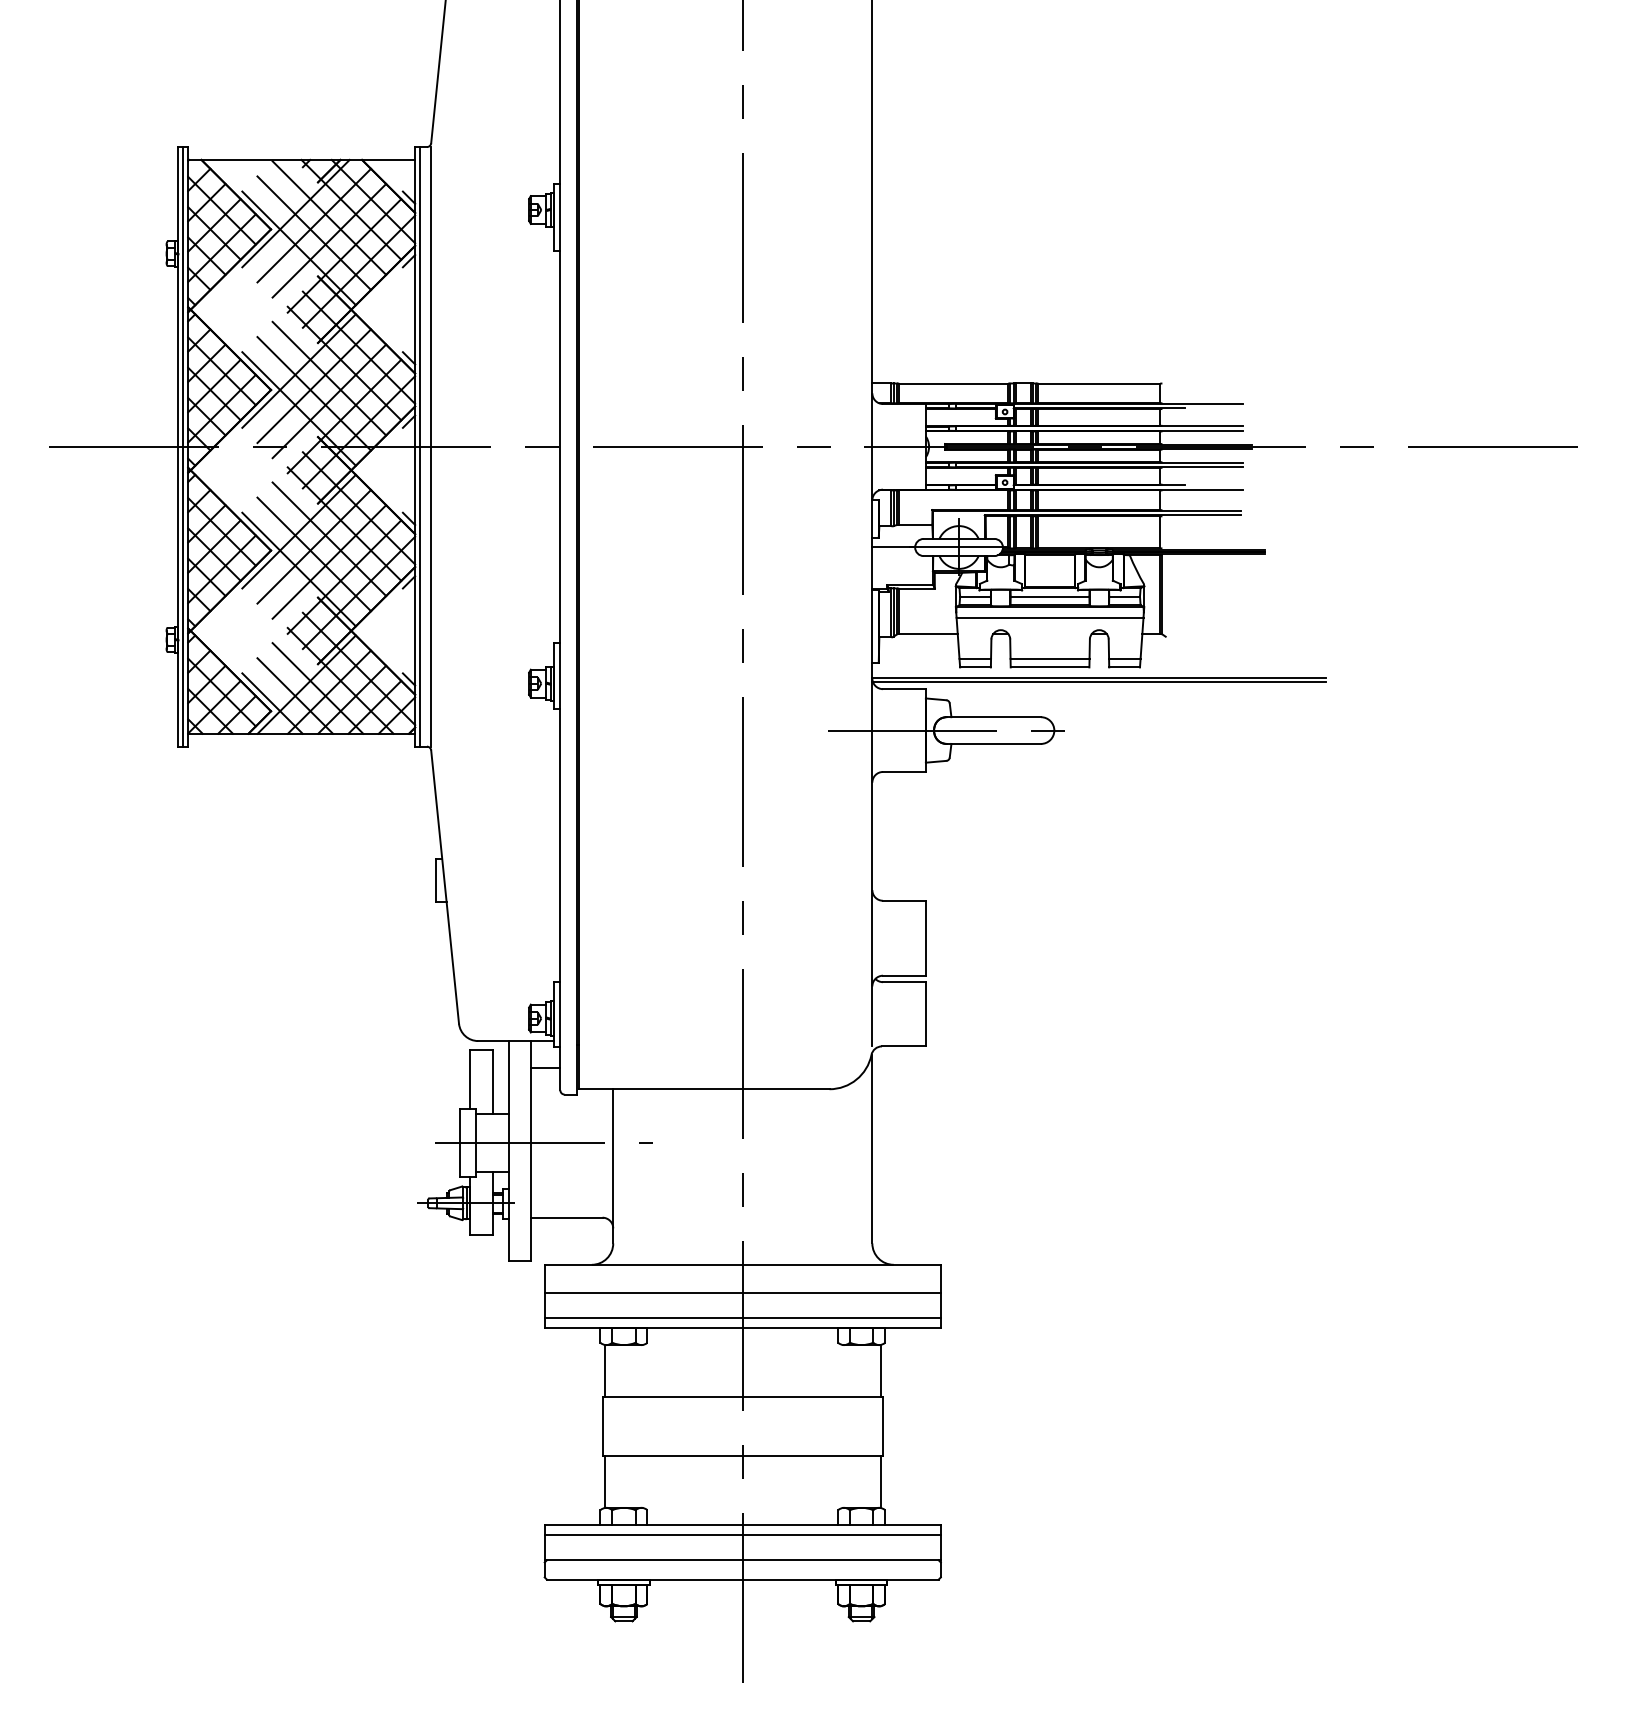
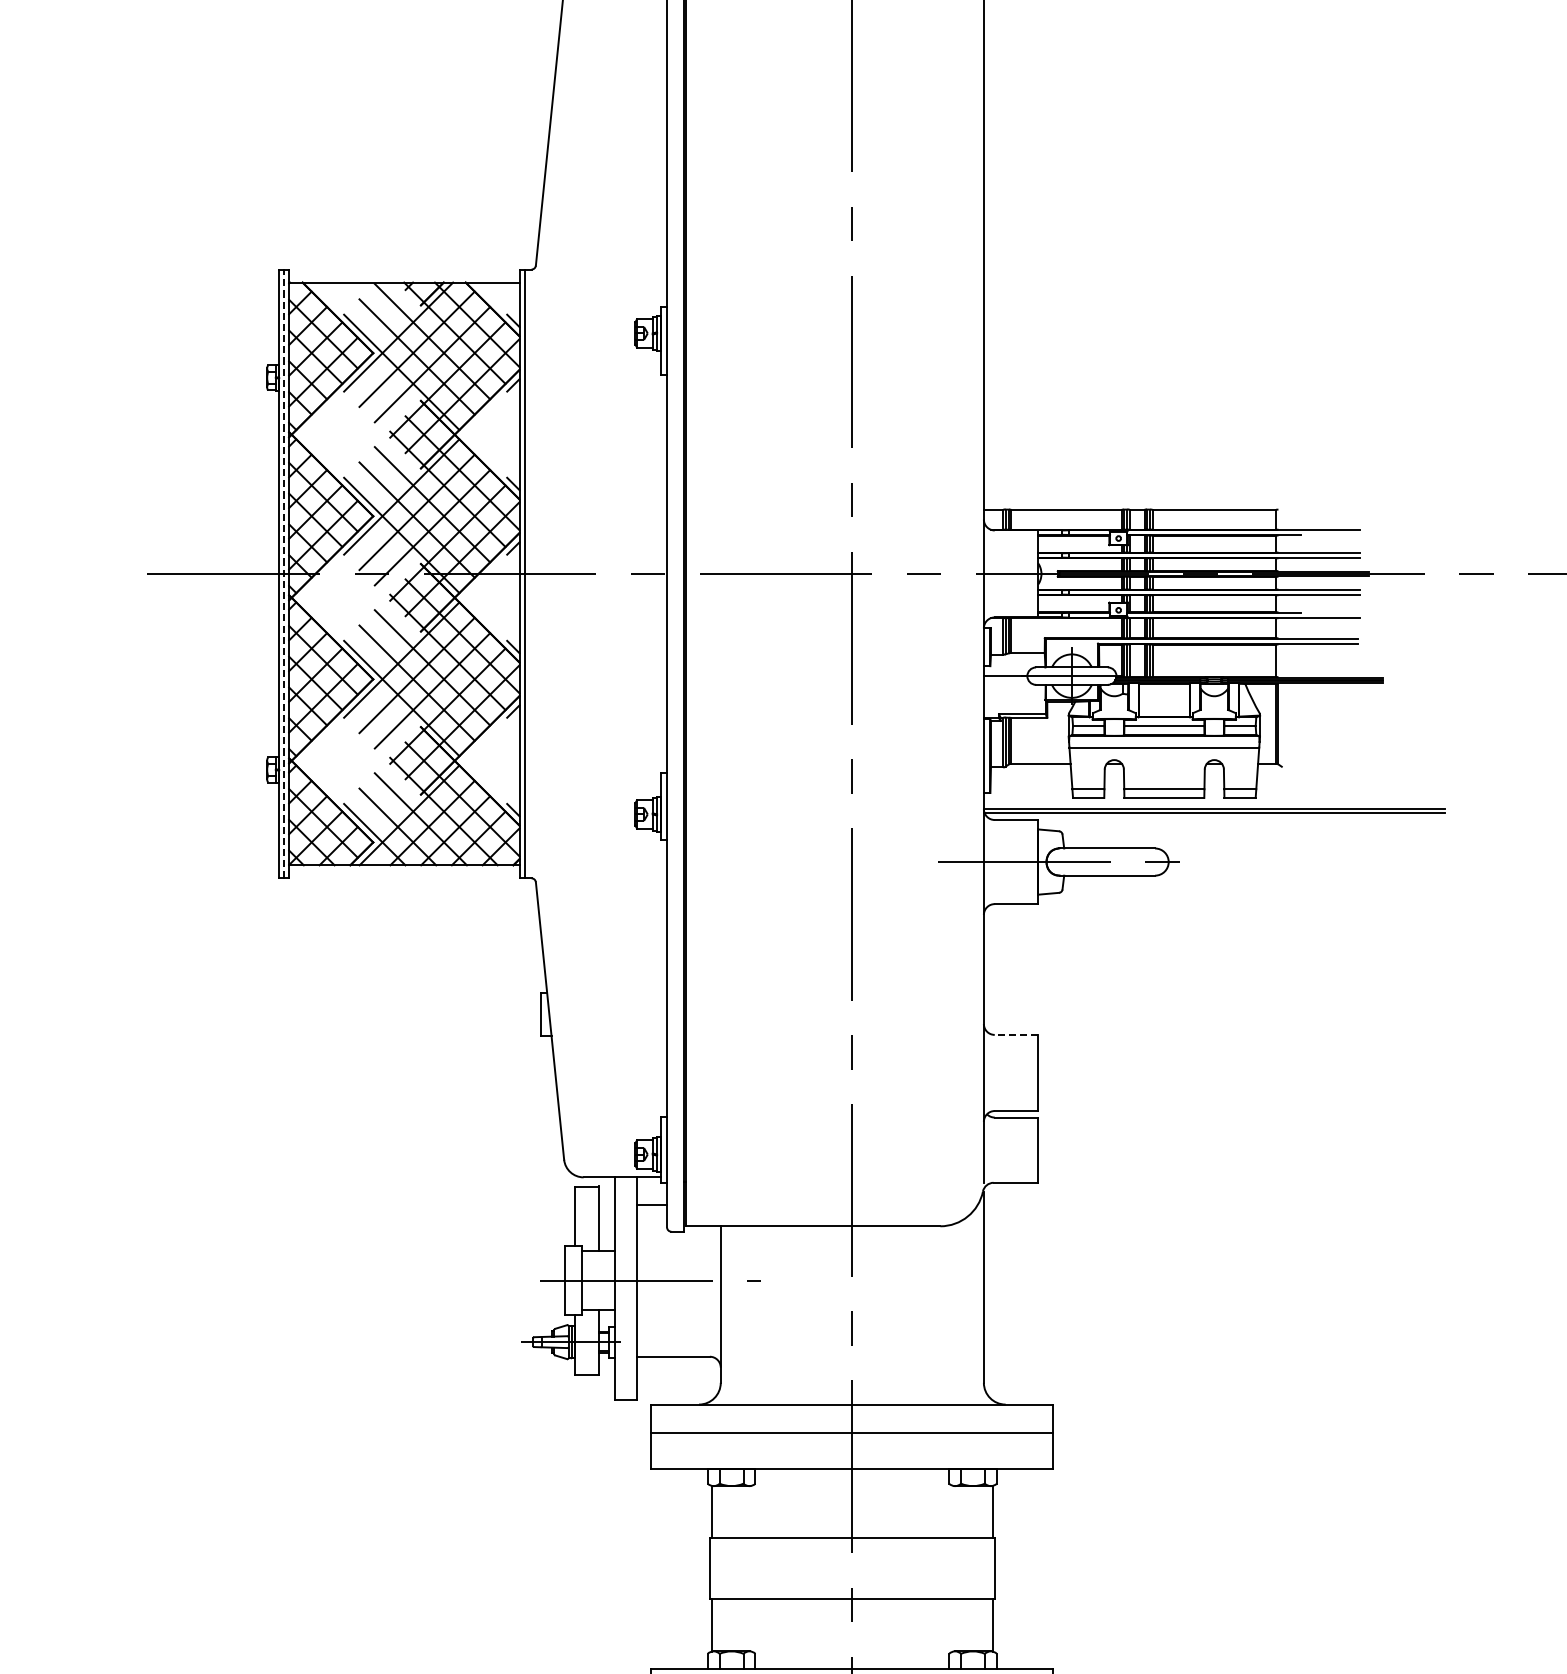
line: (183, 446) -> (284, 573), solid -> dashed
line: (431, 446) -> (536, 573), removed
line: (903, 900) -> (1015, 1034), solid -> dashed
line: (742, 1318) -> (852, 1459), removed

